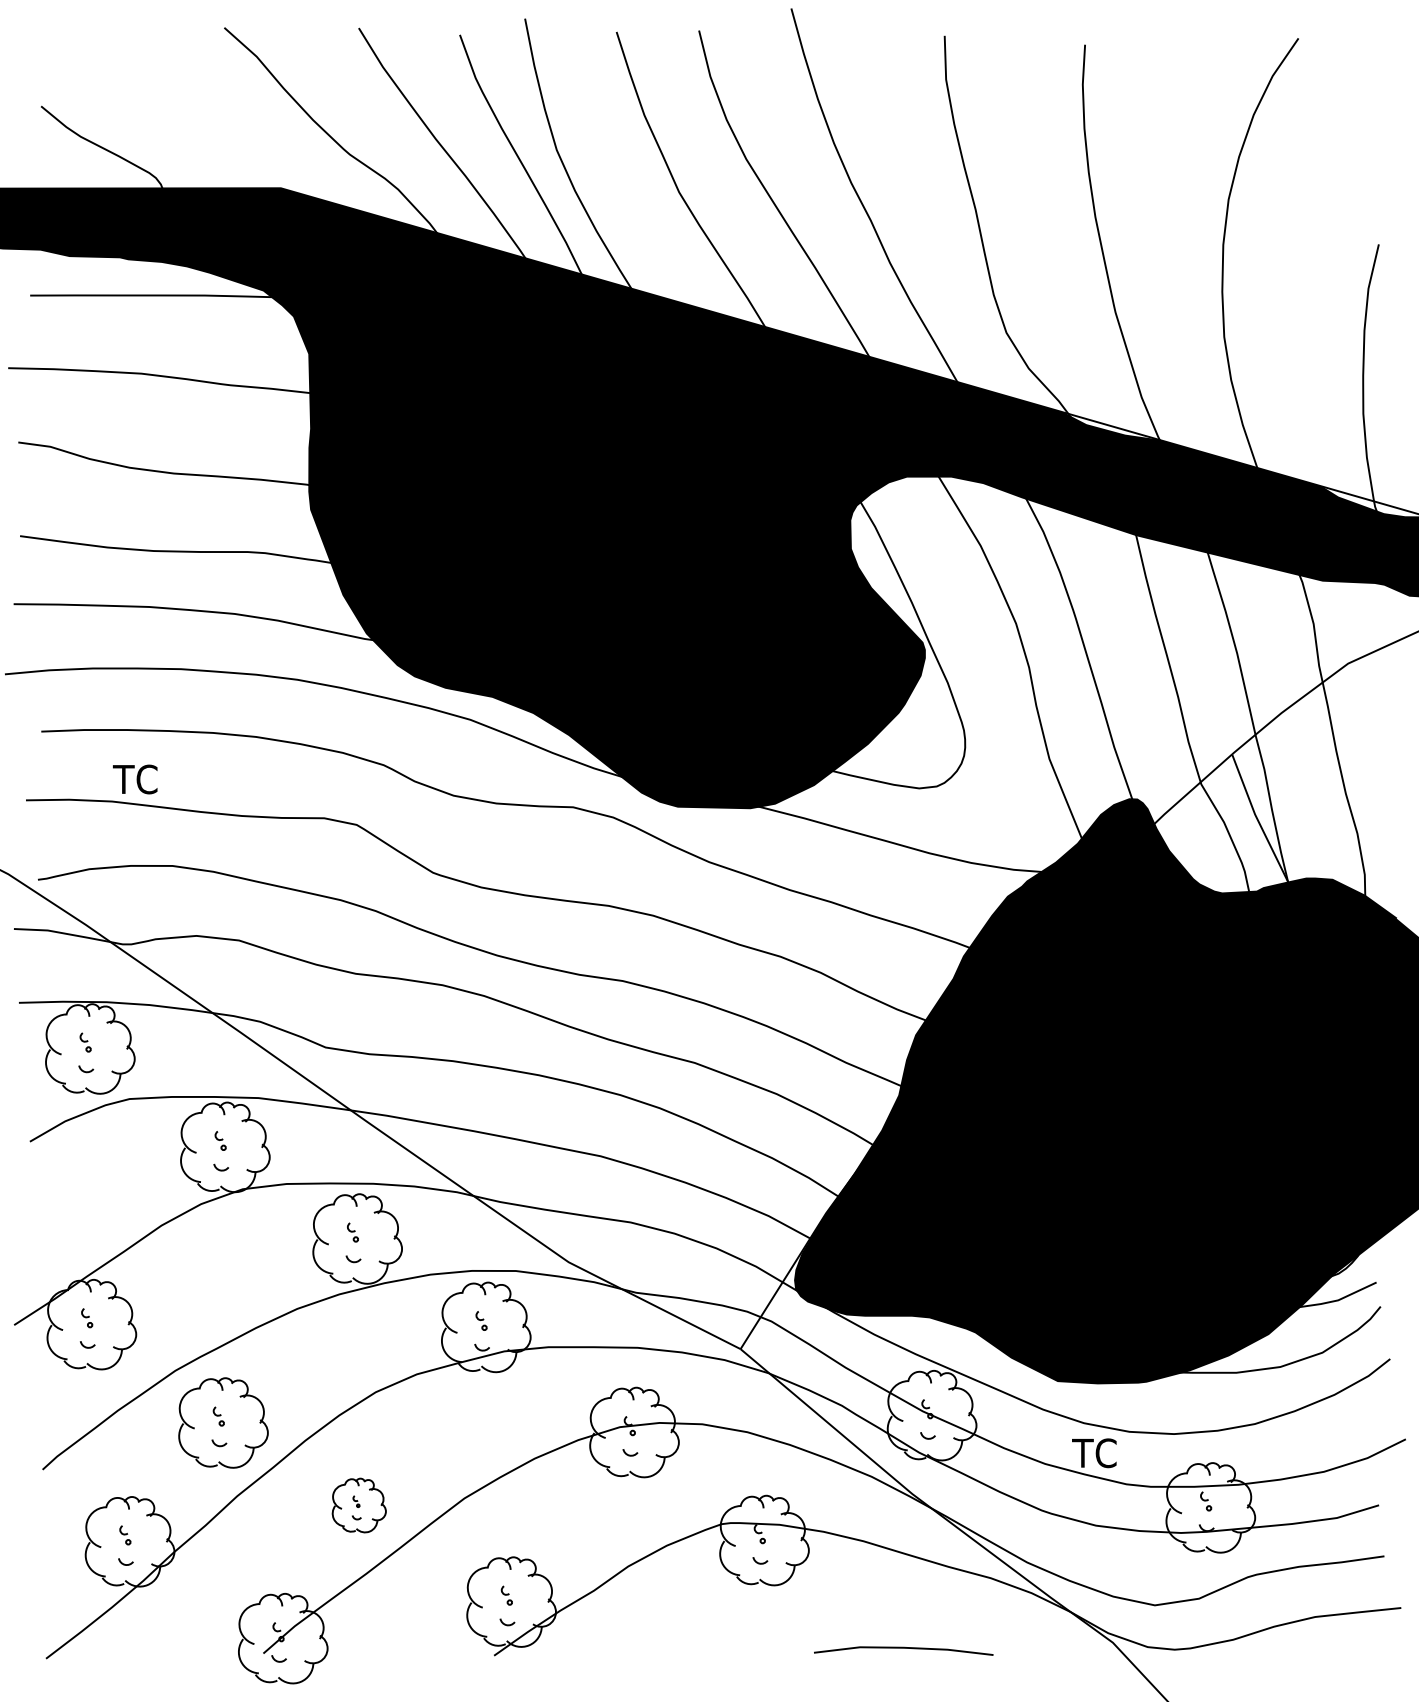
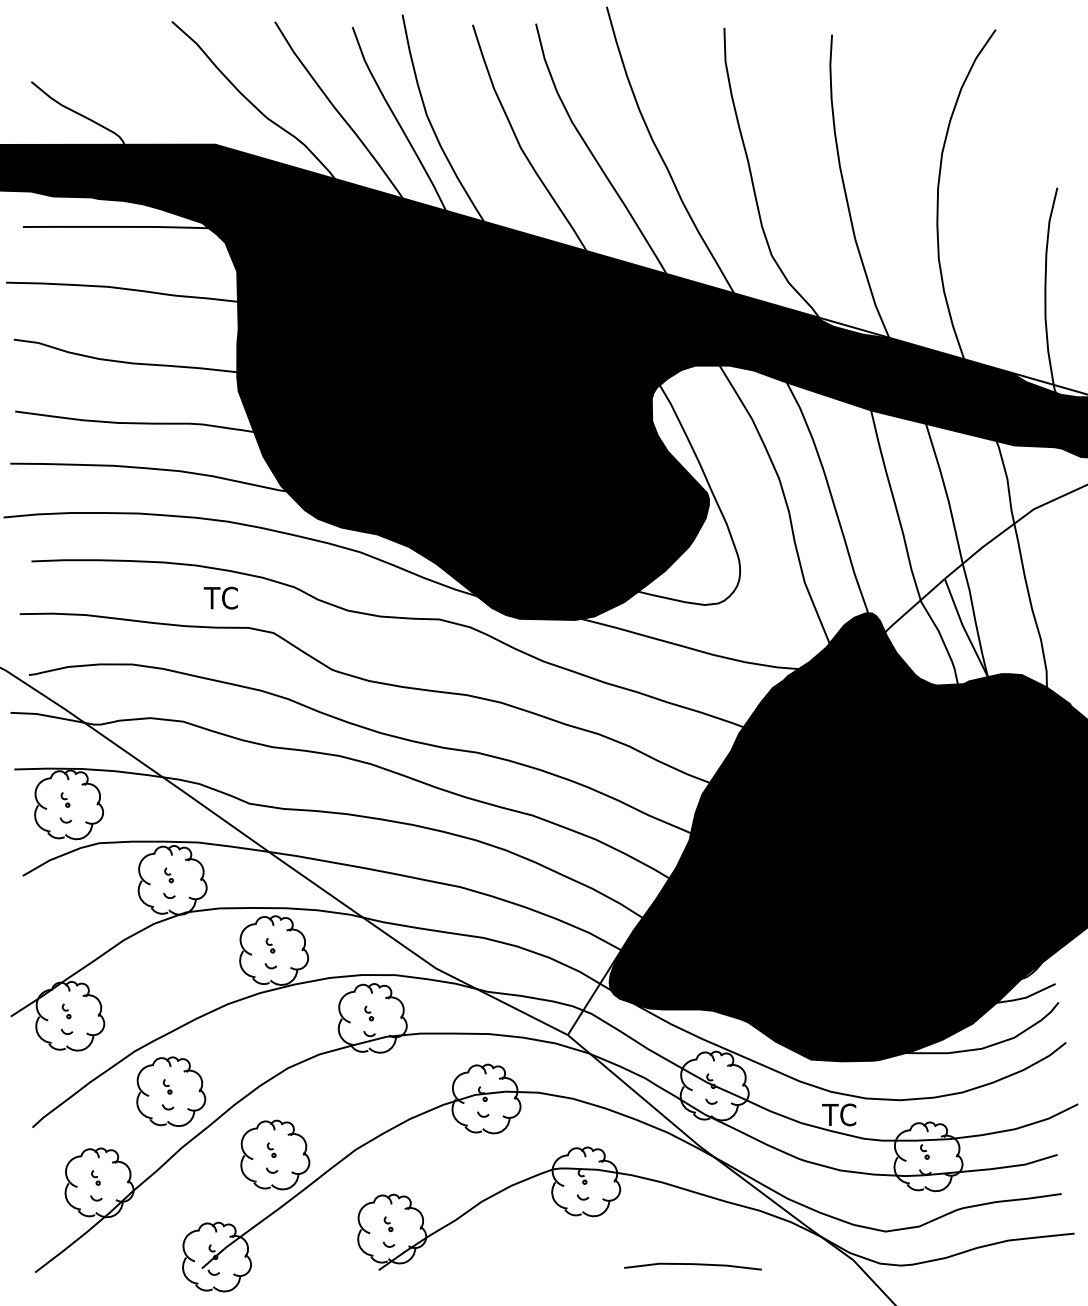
text: (135, 779) -> (221, 598), moved
part: (359, 1505) -> (275, 1155), size x1.67

